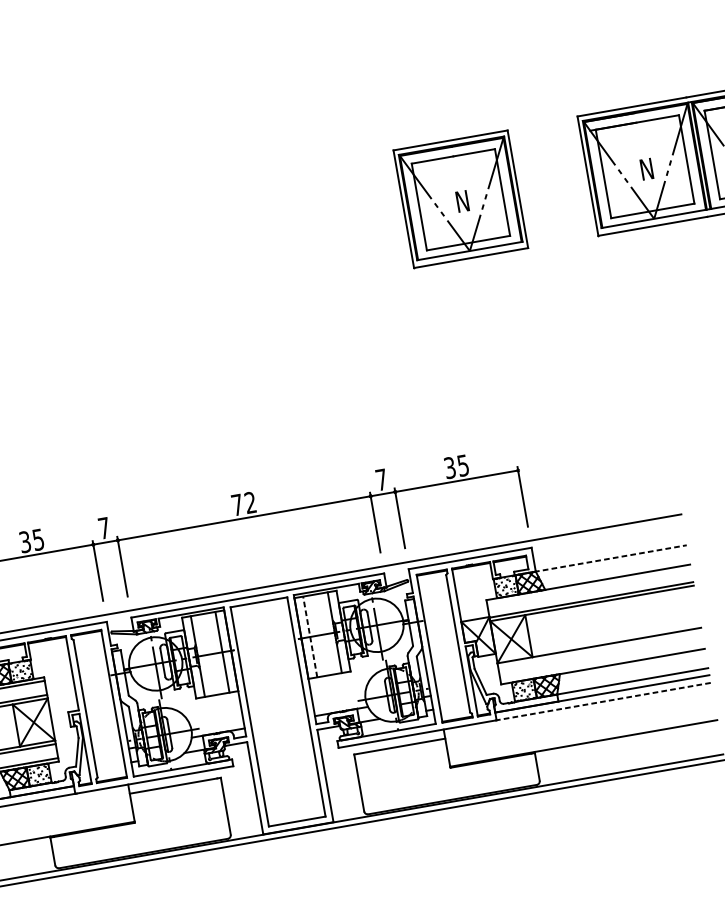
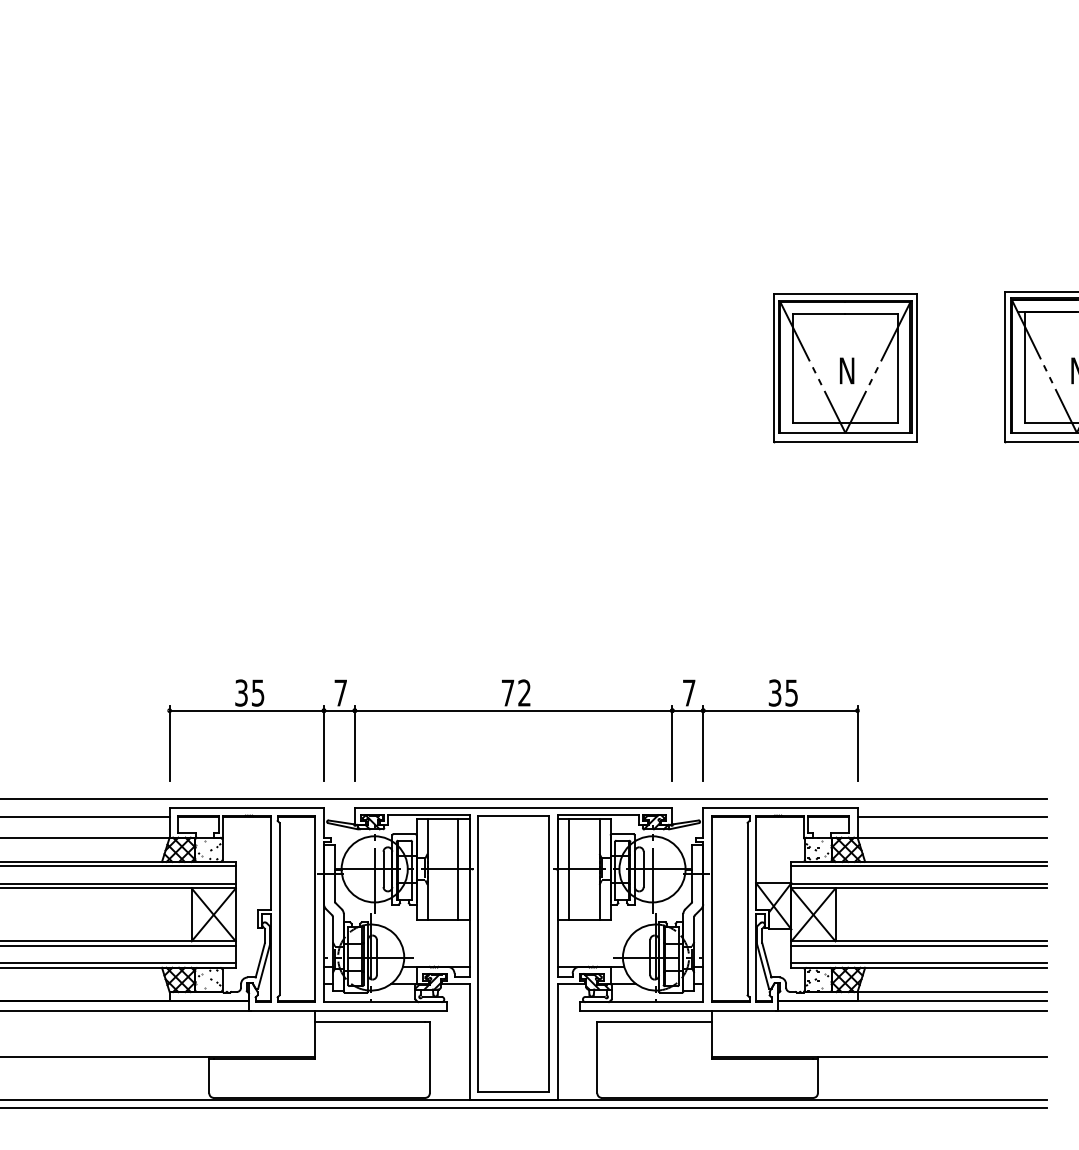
line: (608, 542) -> (952, 817), added
line: (610, 558) -> (951, 837), dashed -> solid
line: (589, 585) -> (919, 866), added
line: (310, 637) -> (568, 869), dashed -> solid
line: (600, 648) -> (919, 945), added
line: (602, 663) -> (919, 963), added
line: (602, 701) -> (911, 1010), dashed -> solid

